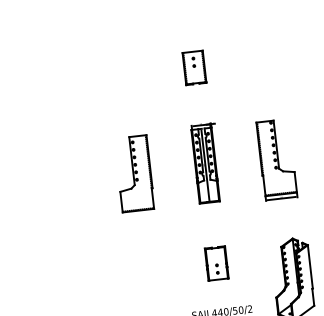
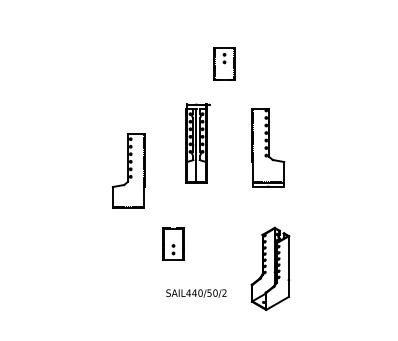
part: (194, 67) -> (224, 63), moved
part: (134, 173) -> (128, 170), moved
part: (216, 262) -> (173, 243), moved

